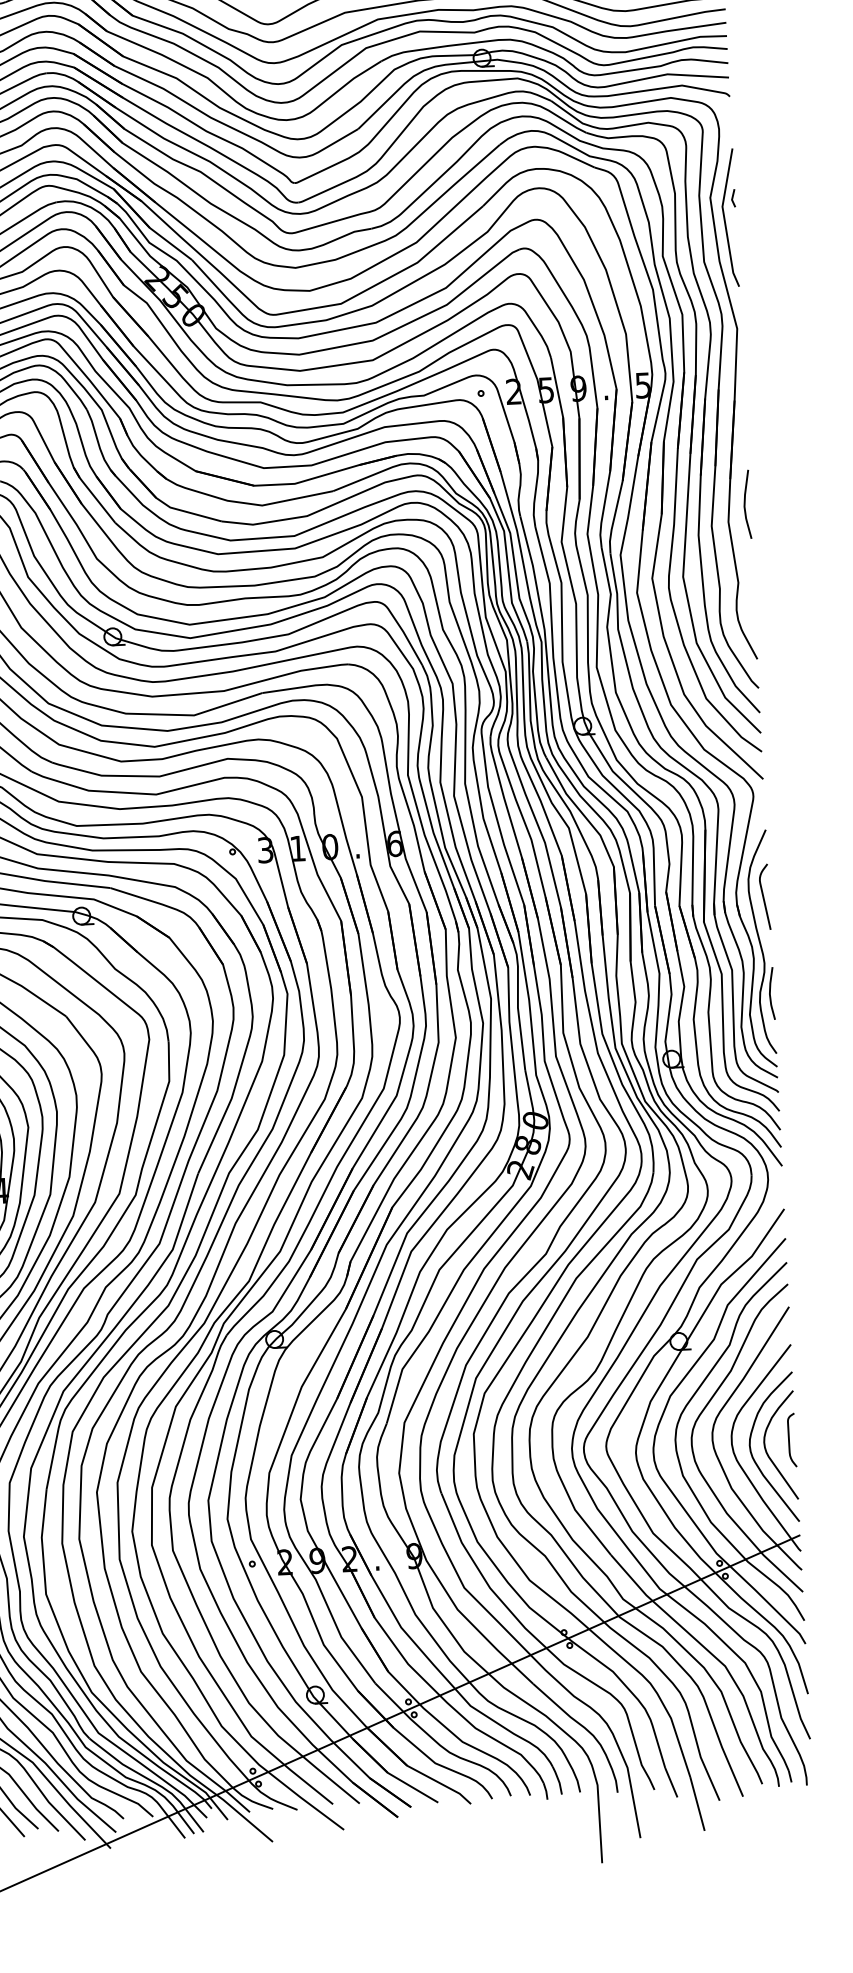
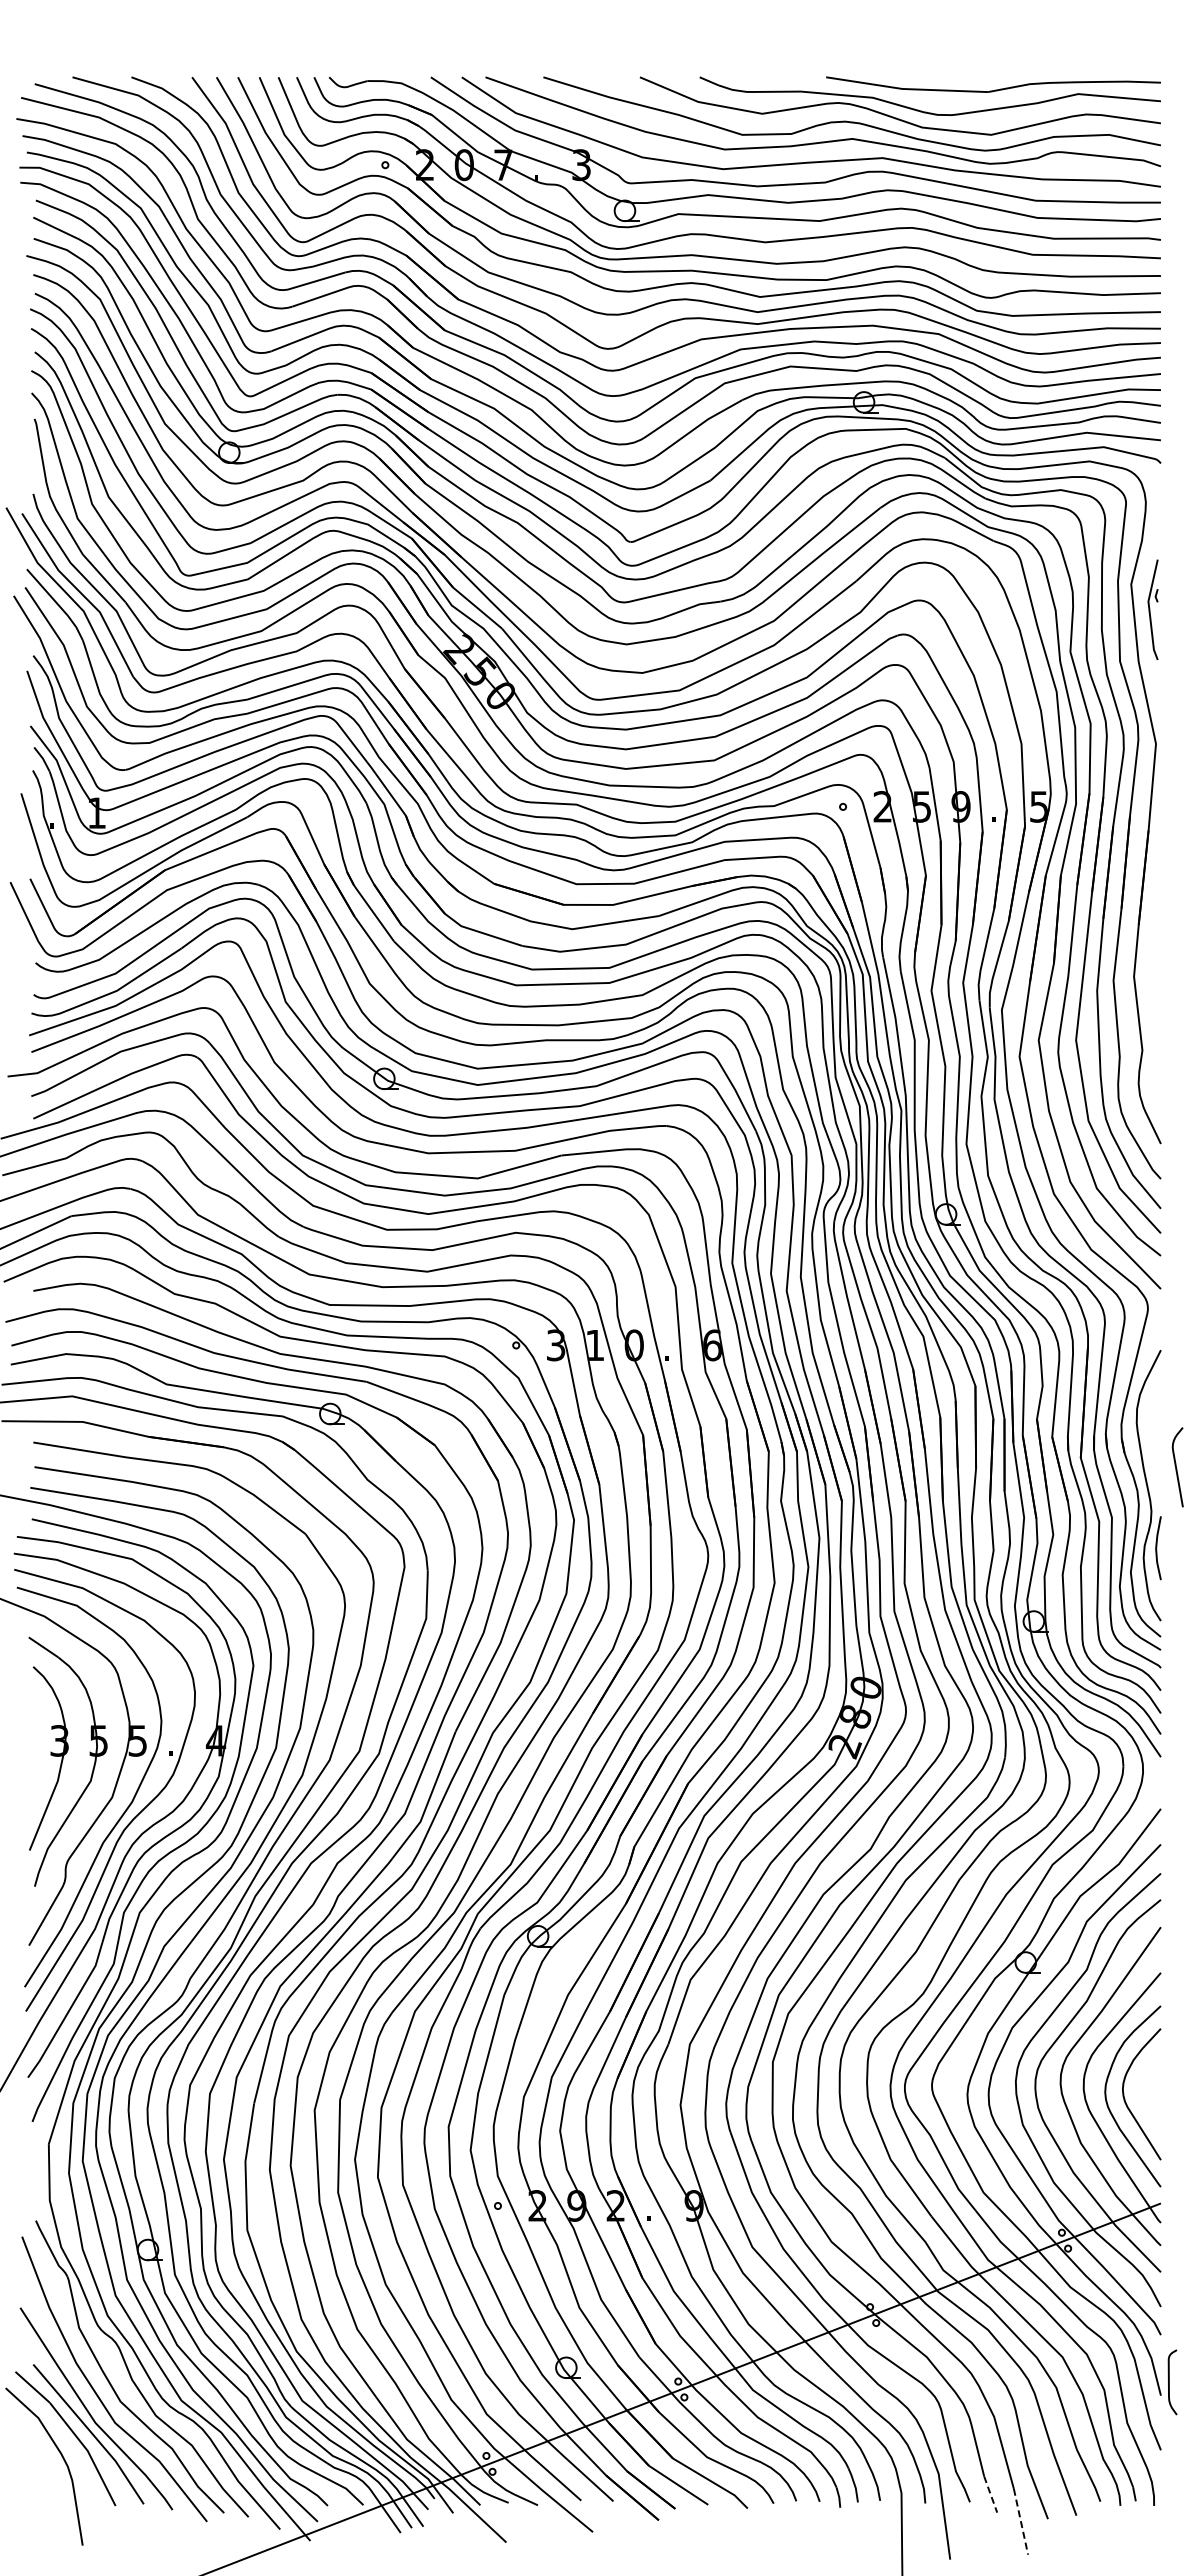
part: (728, 217) -> (1152, 609), size x0.6
curve: (745, 504) -> (1155, 956), removed
curve: (763, 897) -> (1176, 1467), moved
curve: (789, 1440) -> (1169, 2382), moved
line: (671, 1782) -> (990, 2494), solid -> dashed
line: (697, 1803) -> (1020, 2521), solid -> dashed

